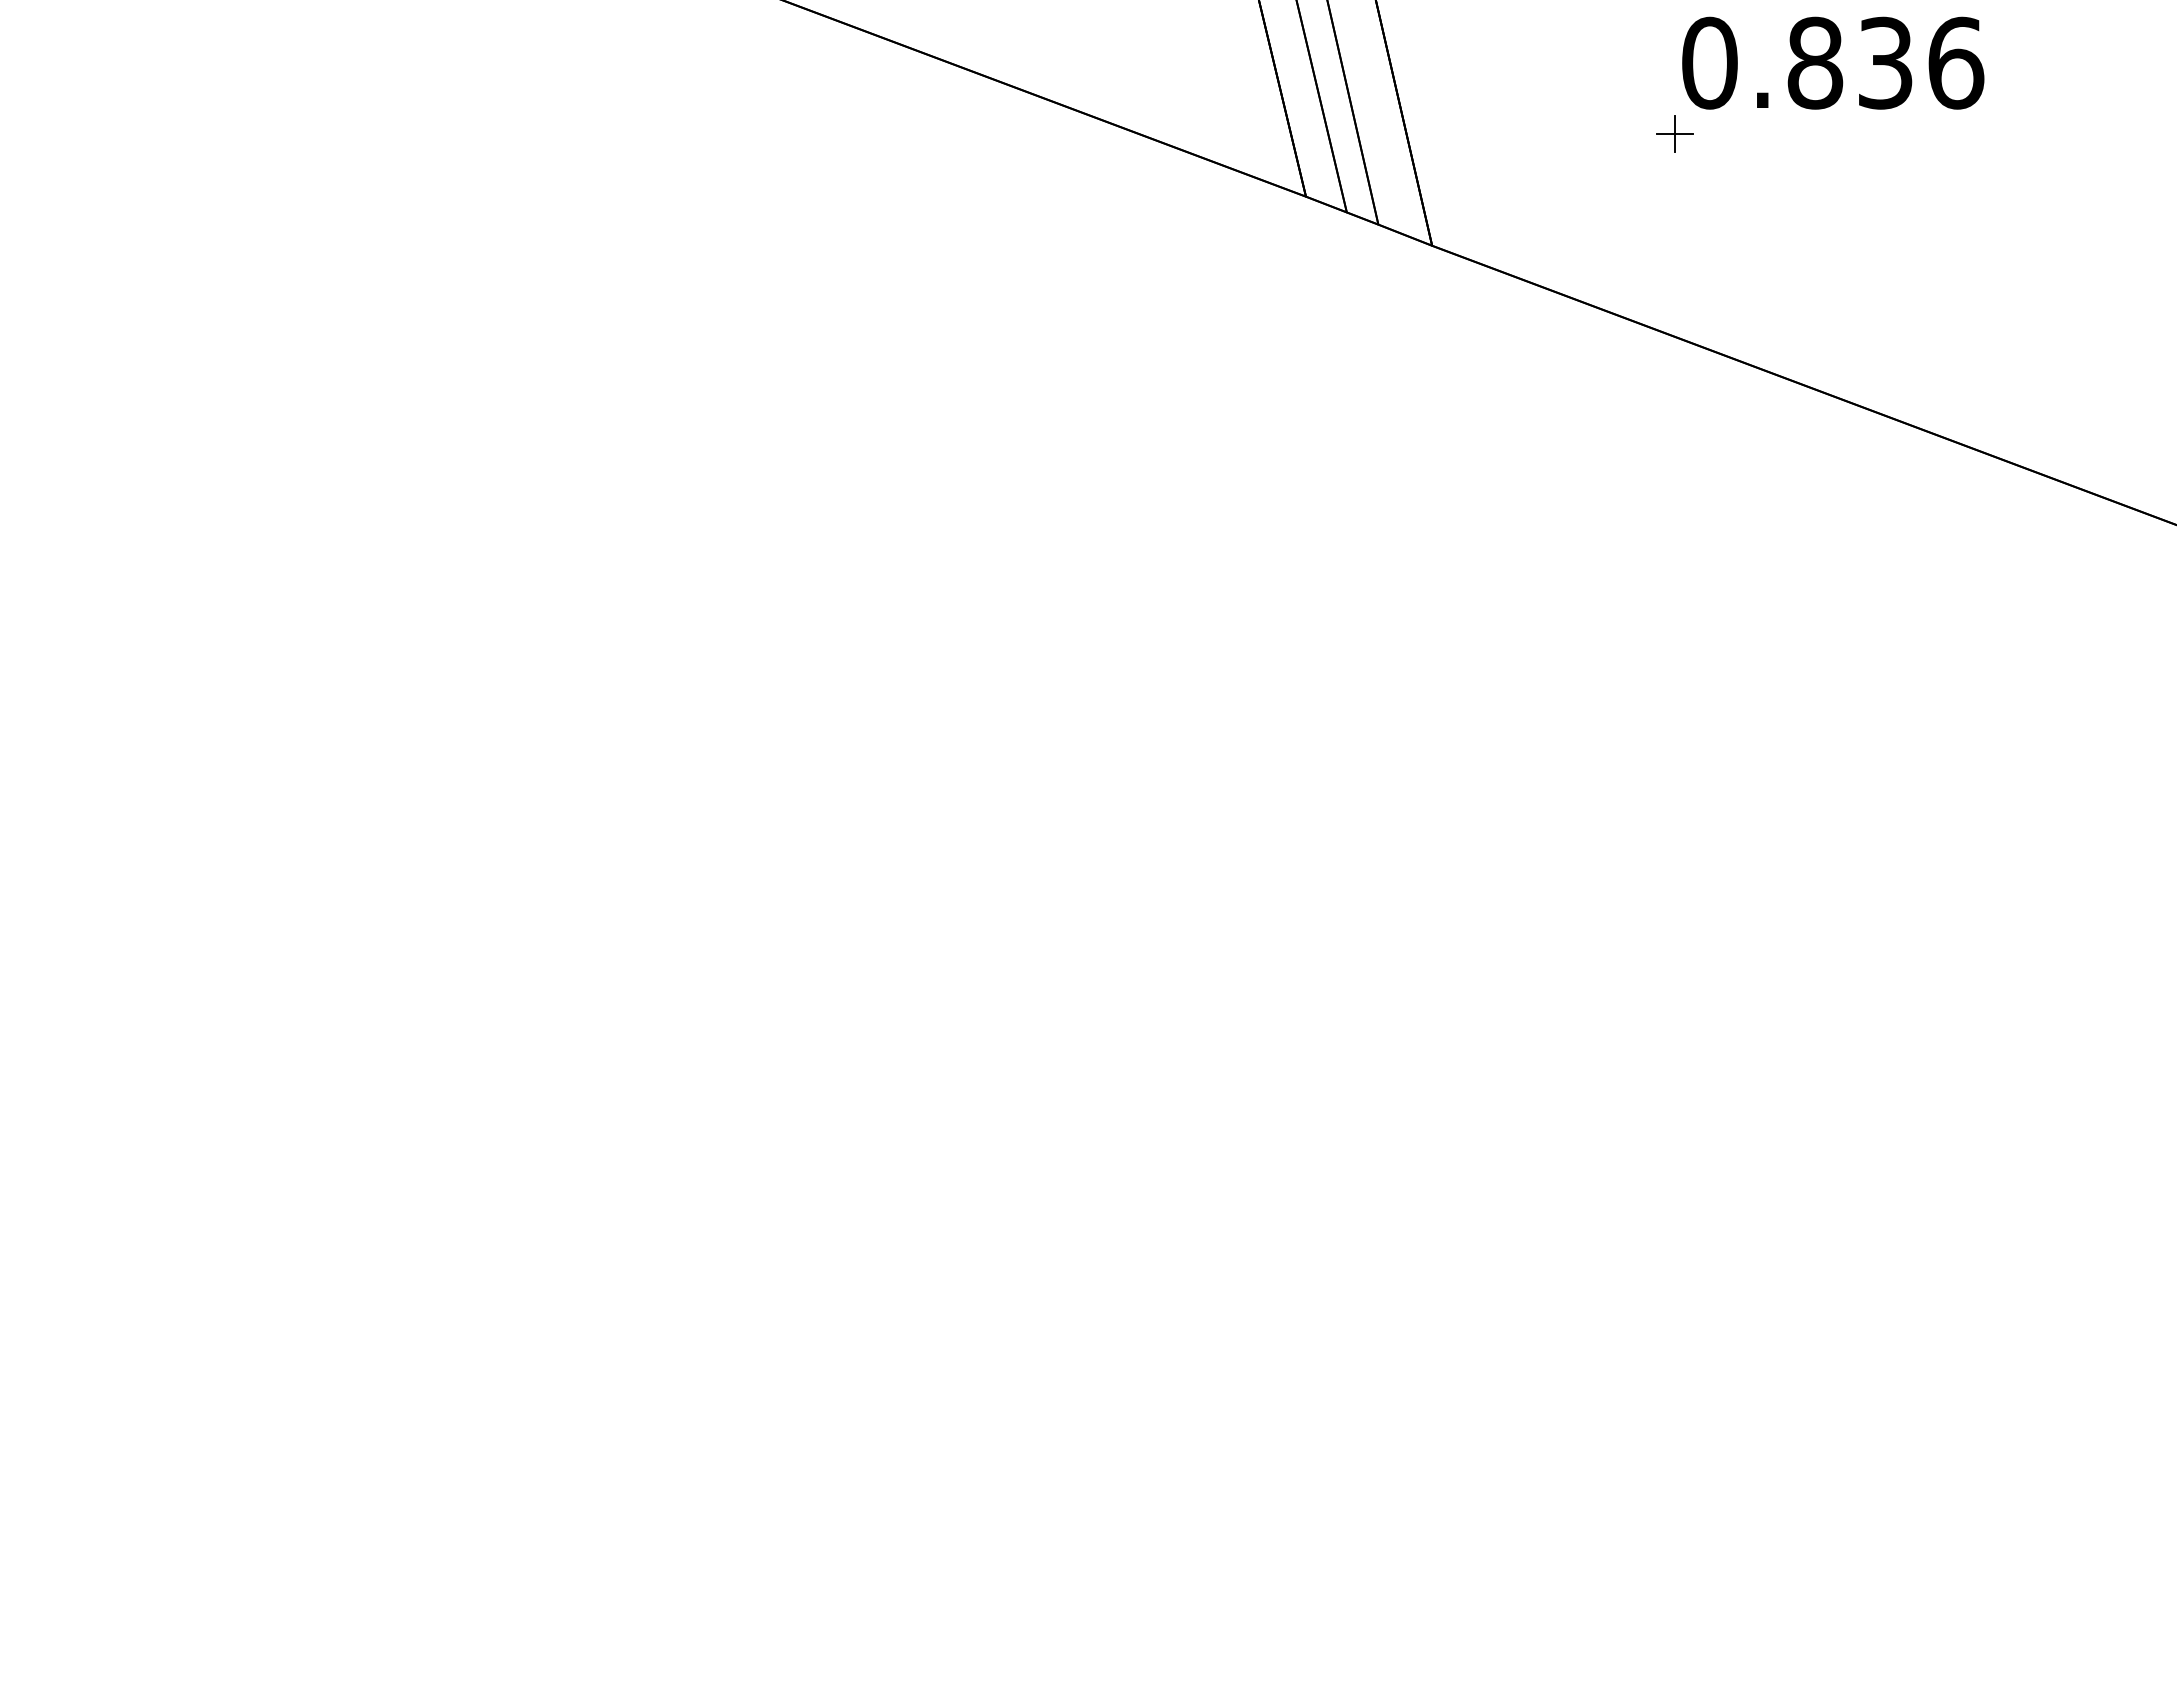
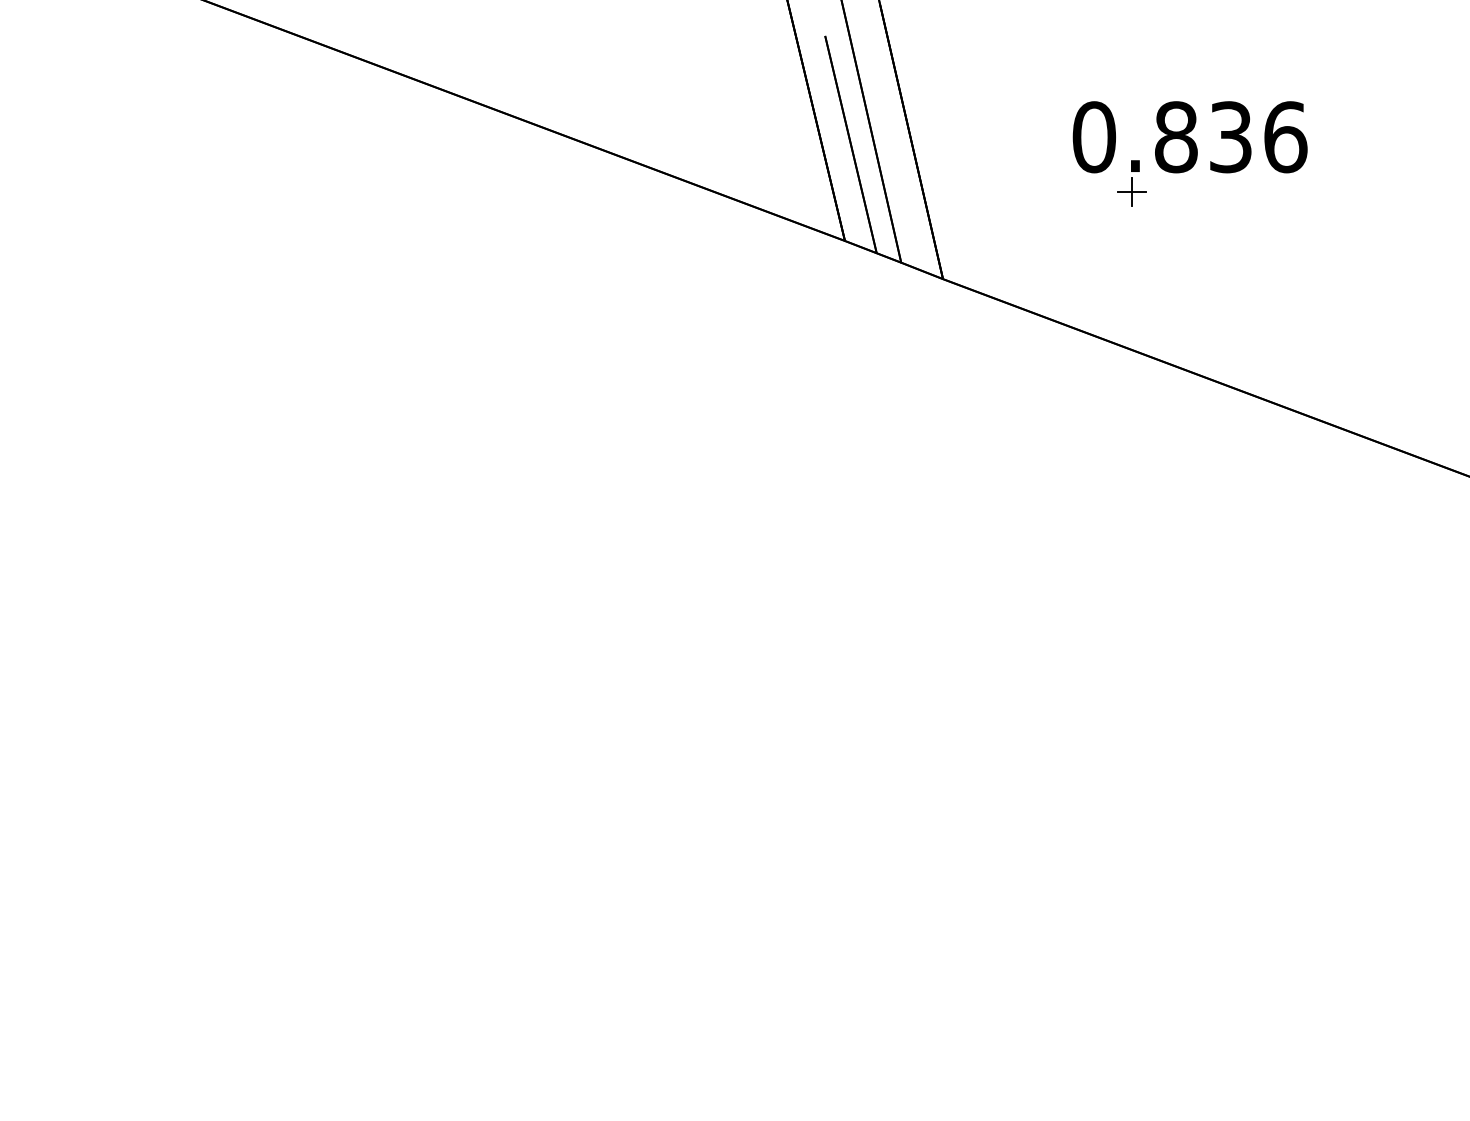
text: (1833, 62) -> (1190, 136), moved

